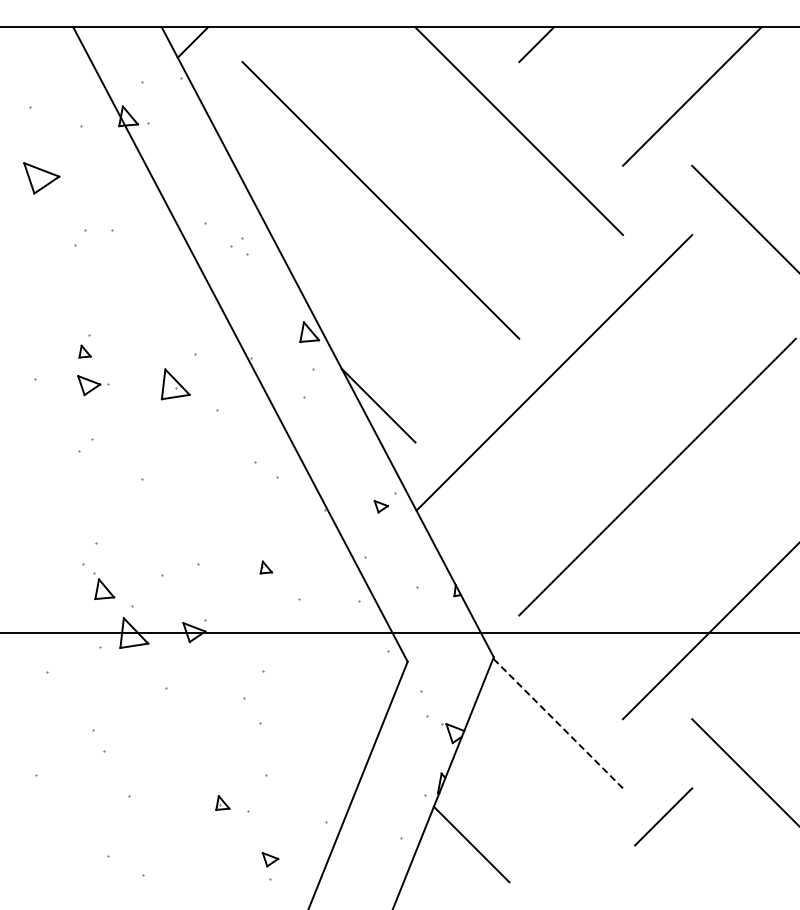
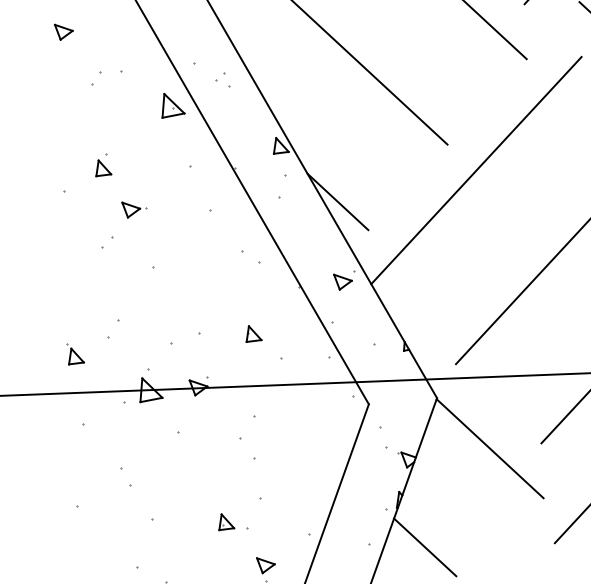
part: (42, 178) -> (64, 31), size x0.62
part: (84, 351) -> (102, 167), size x1.67
part: (175, 384) -> (172, 105), moved
part: (93, 385) -> (134, 209), moved
part: (381, 506) -> (343, 281), size x1.67
part: (266, 567) -> (253, 333), size x1.67
part: (104, 585) -> (75, 353), moved
line: (558, 723) -> (490, 448), dashed -> solid
part: (222, 802) -> (226, 521), size x1.43
part: (270, 859) -> (266, 565), size x1.43

